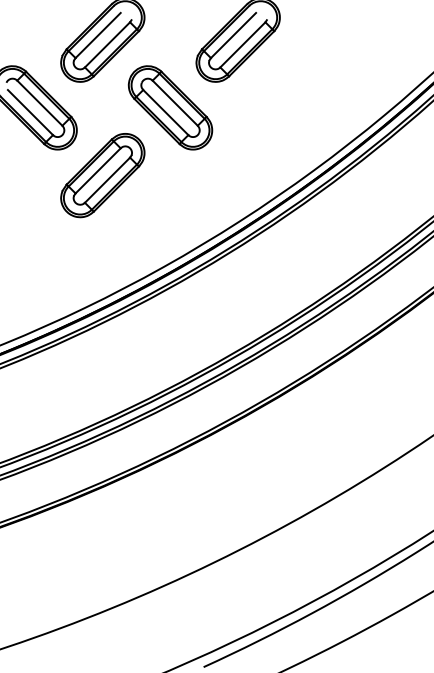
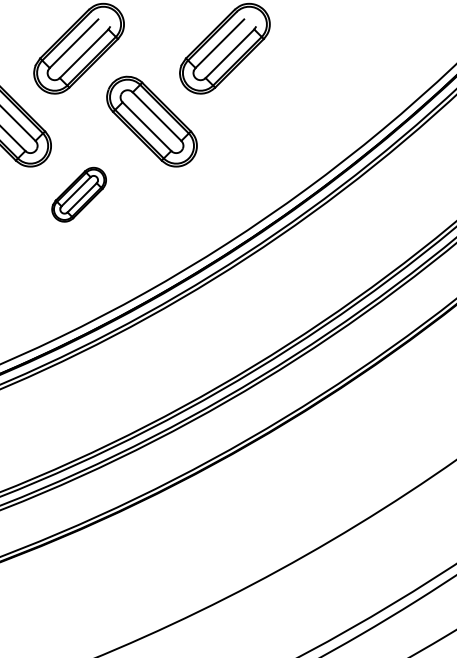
part: (102, 175) -> (78, 194), size x0.6

